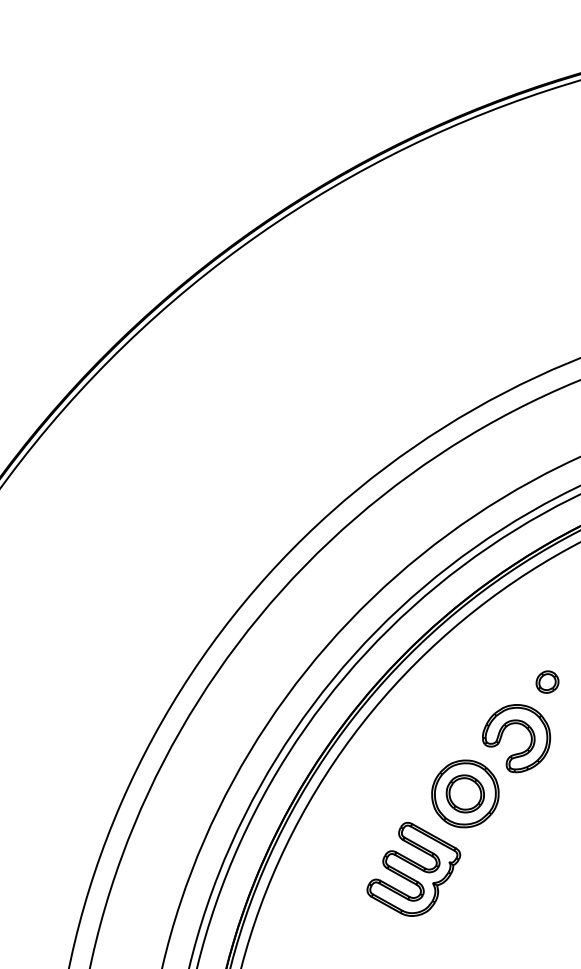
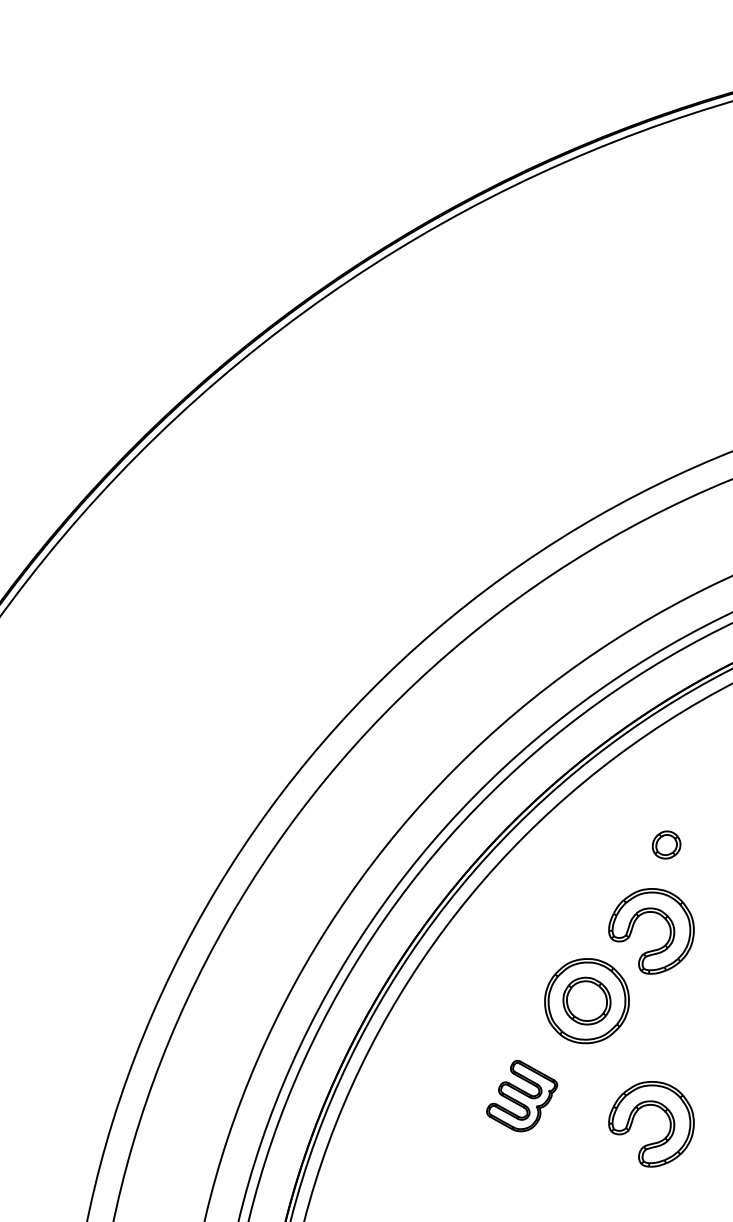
part: (547, 681) -> (666, 844), moved
part: (413, 868) -> (521, 1095), size x0.6
part: (525, 881) -> (662, 1111), added

